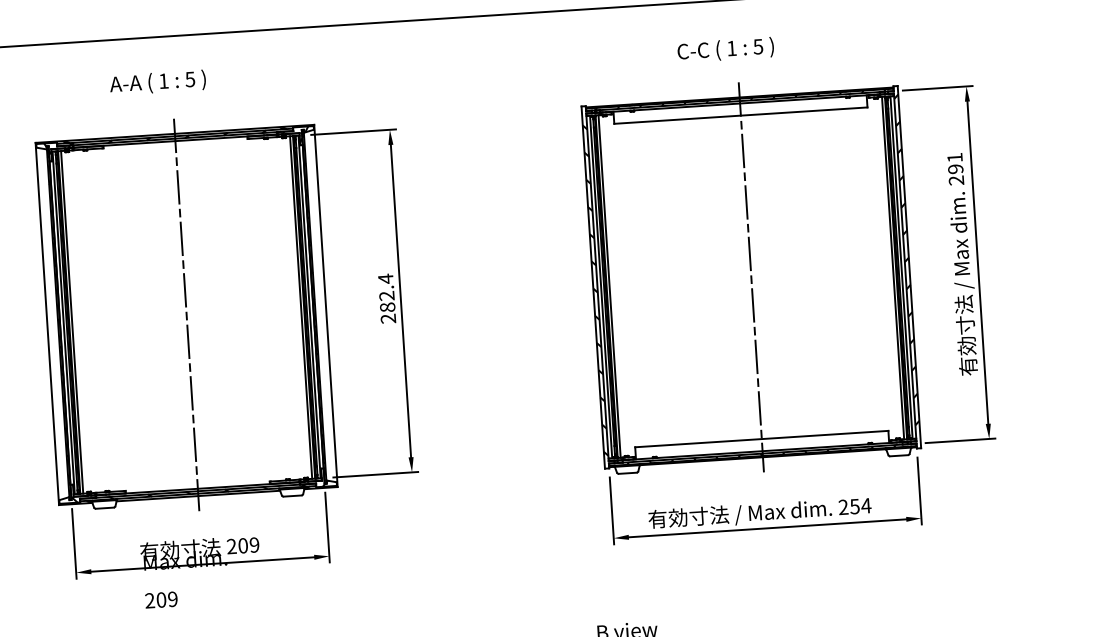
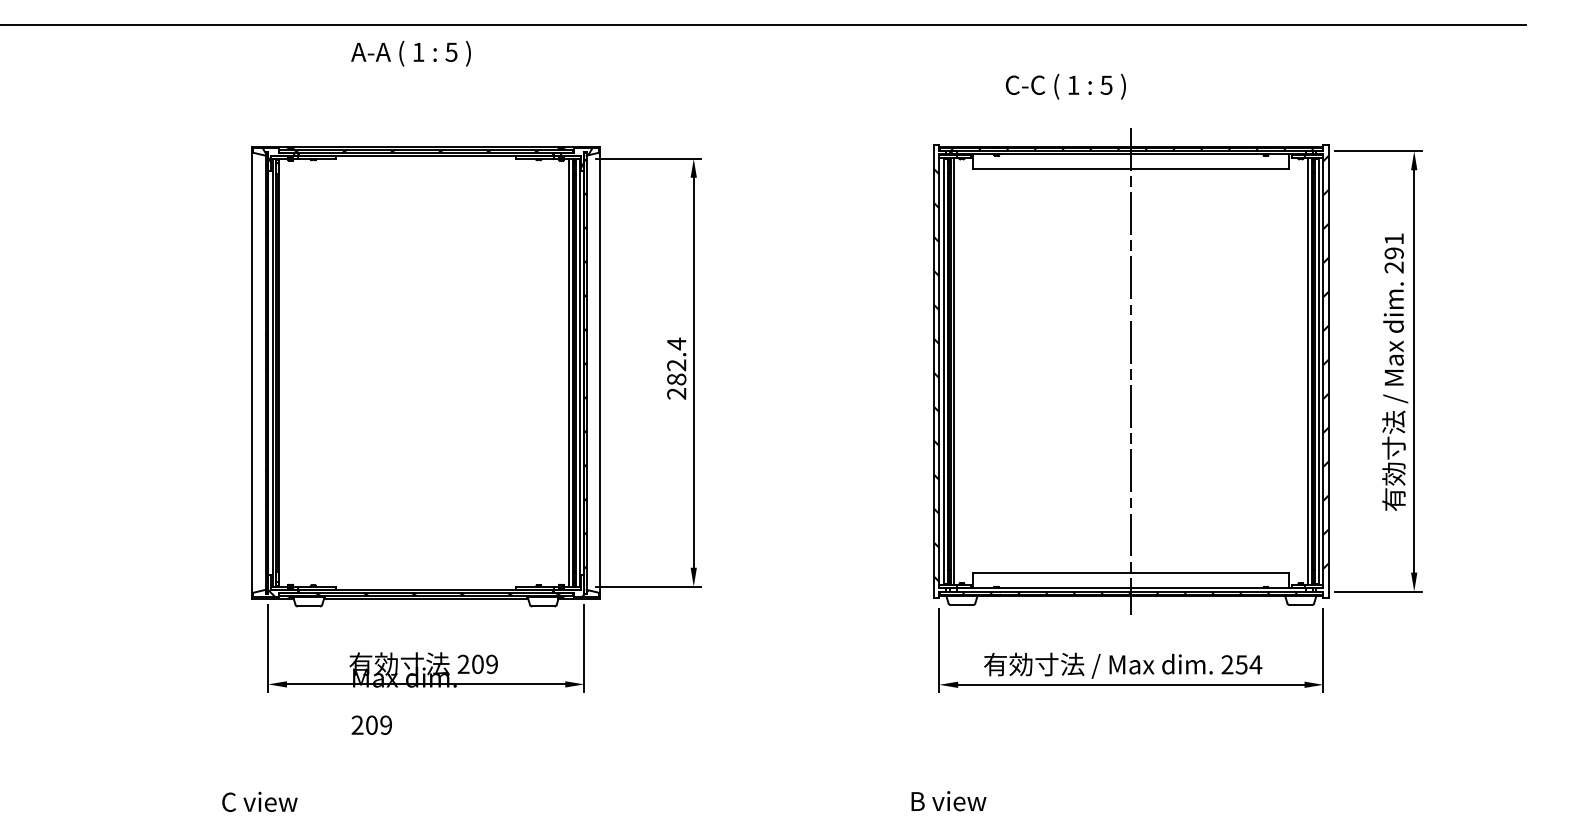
text: (725, 49) -> (1065, 86), moved
text: (157, 82) -> (410, 53), moved
line: (186, 314) -> (426, 372), removed
line: (72, 322) -> (283, 372), removed

